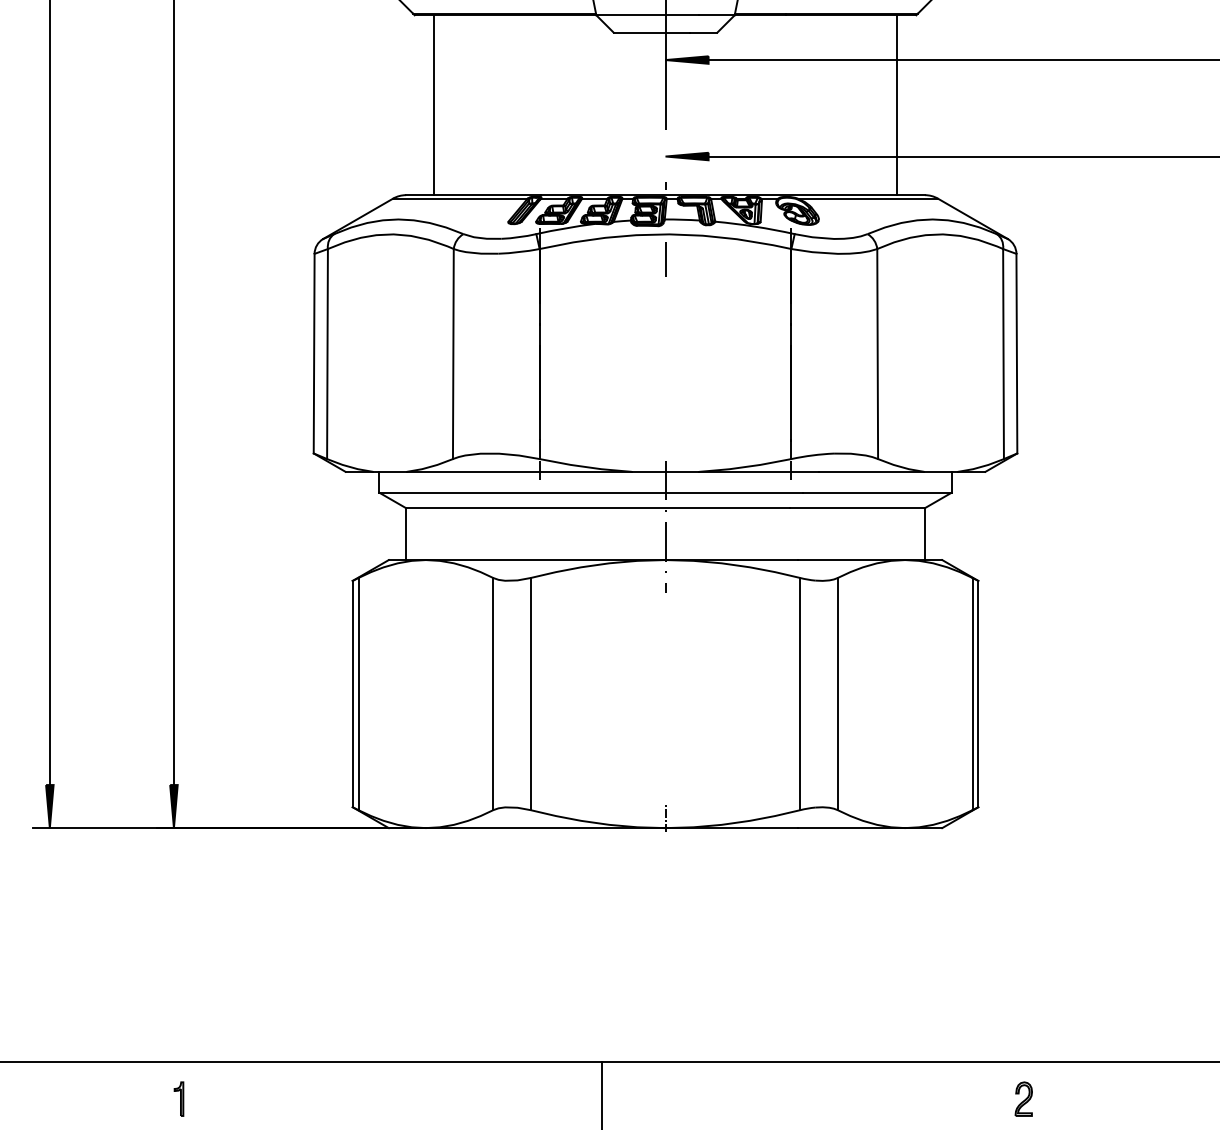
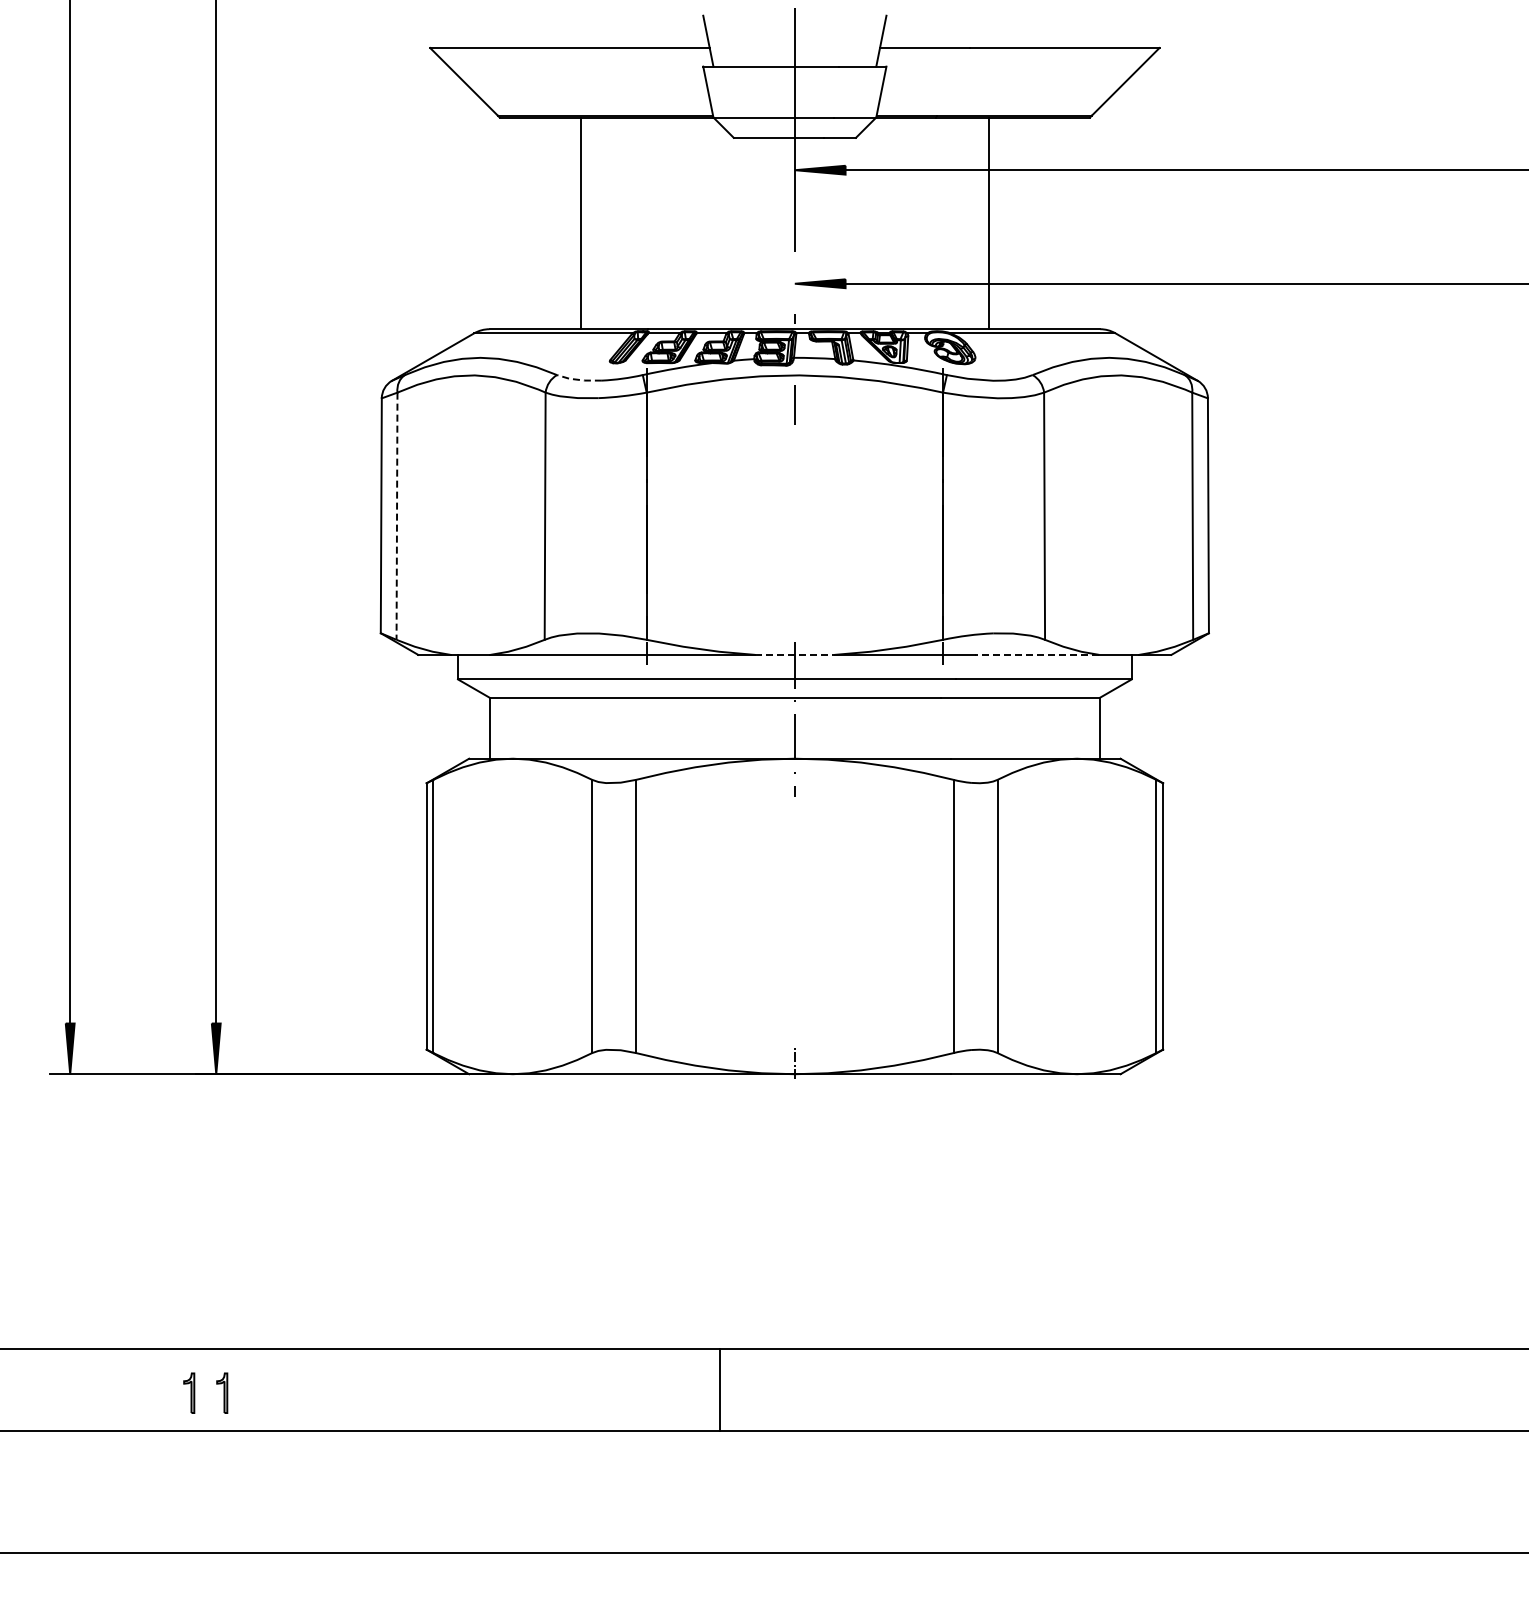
line: (434, 105) -> (581, 223), moved
line: (897, 105) -> (988, 223), moved
line: (481, 237) -> (578, 379), solid -> dashed
line: (327, 354) -> (397, 516), solid -> dashed
line: (665, 471) -> (794, 654), solid -> dashed
line: (871, 471) -> (1037, 654), solid -> dashed
part: (151, 1098) -> (189, 1392), added
part: (1023, 1098) -> (1216, 1392), removed

